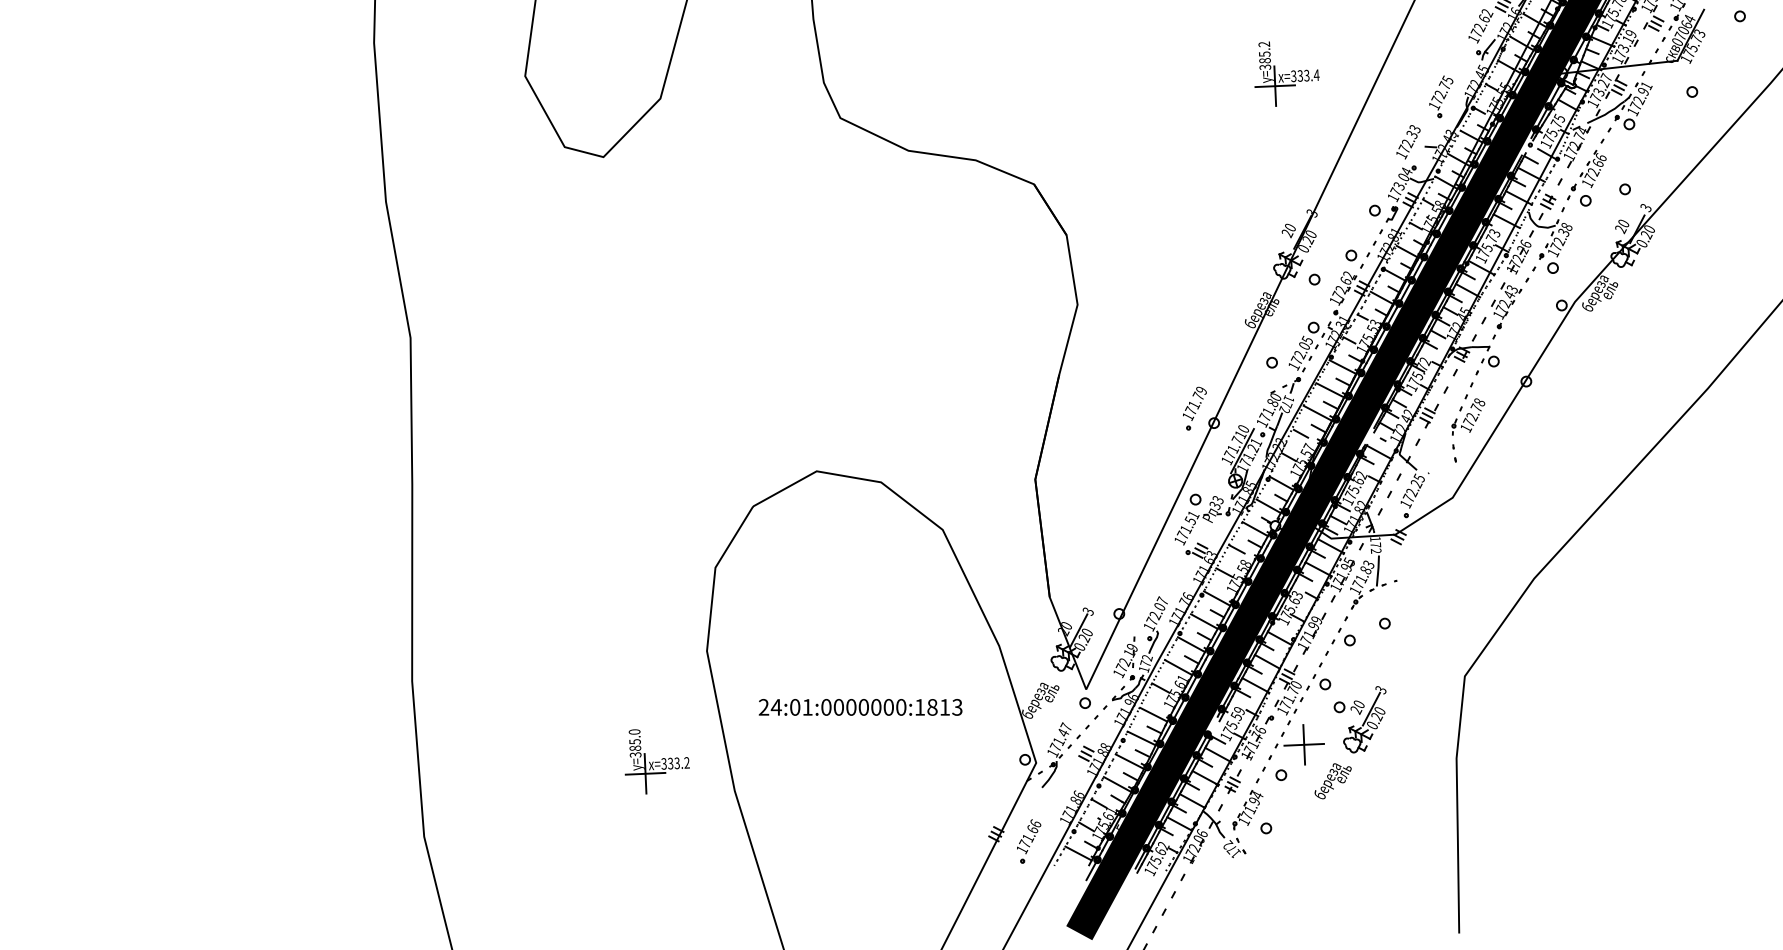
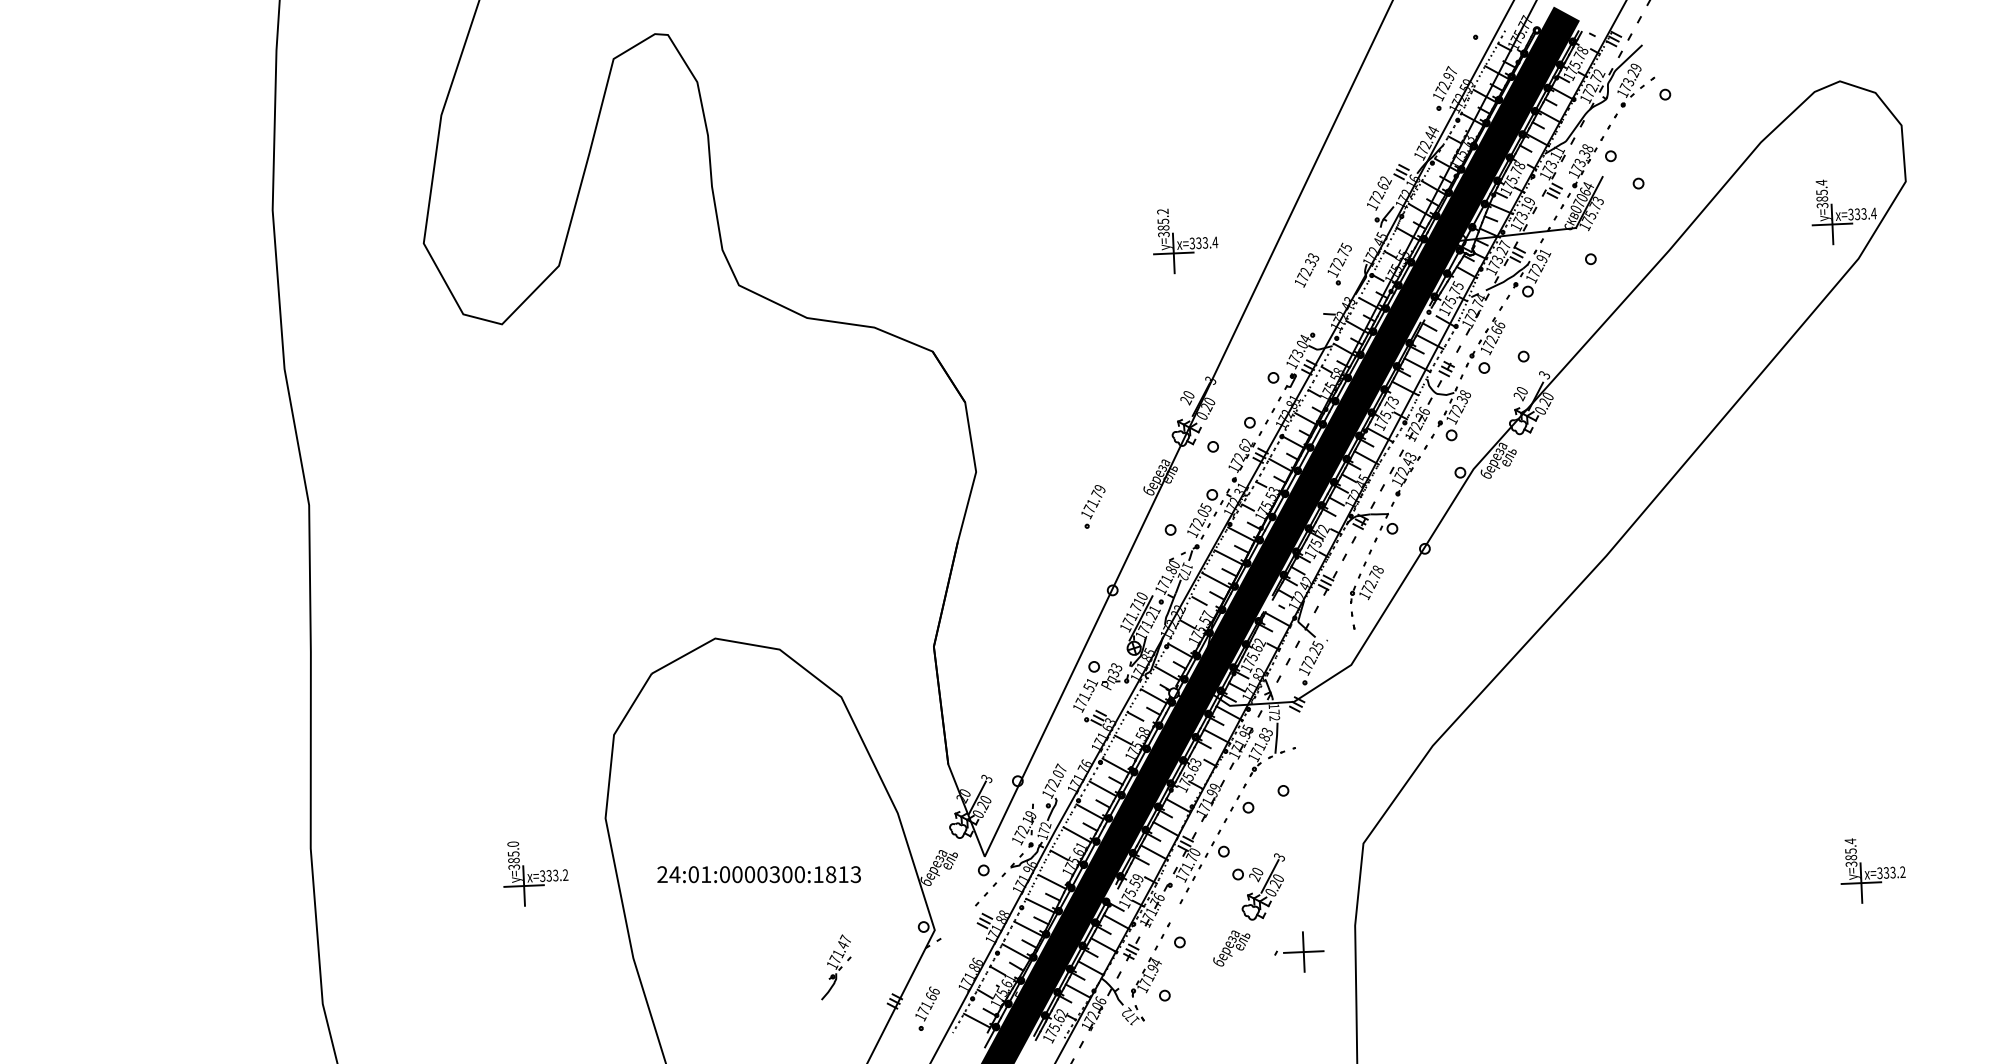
text: (1408, 142) -> (1307, 270), moved
part: (1194, 408) -> (1093, 506), moved
text: (875, 707) -> (774, 874), 24:01:0000000:1813 -> 24:01:0000300:1813
part: (1299, 744) -> (1299, 951), moved
part: (1056, 755) -> (836, 967), moved
part: (656, 761) -> (535, 873), moved

